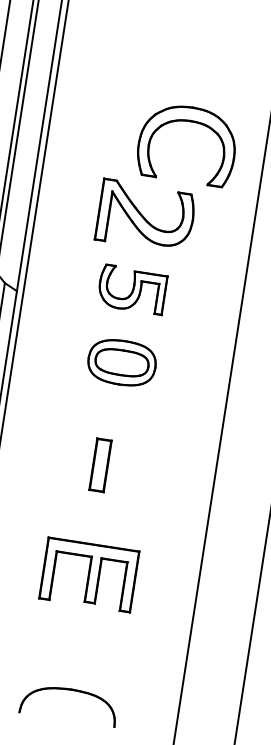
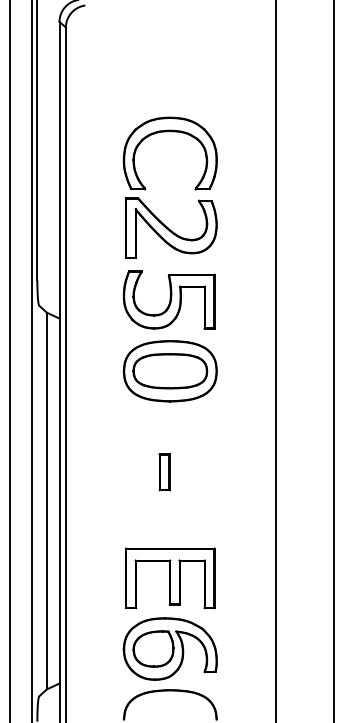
part: (187, 122) -> (167, 132), moved
part: (131, 288) -> (168, 299), size x1.43
part: (121, 362) -> (169, 371), size x1.43
part: (100, 465) -> (164, 472), size x0.71
part: (77, 646) -> (169, 648), added

